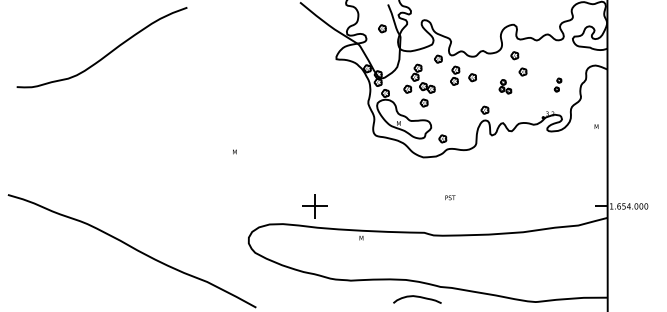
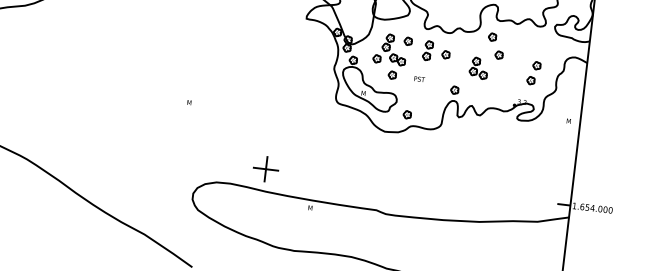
part: (438, 58) -> (408, 40), moved
part: (557, 84) -> (533, 72), size x1.67
part: (505, 86) -> (479, 68), size x1.43
text: (450, 197) -> (419, 78), moved

